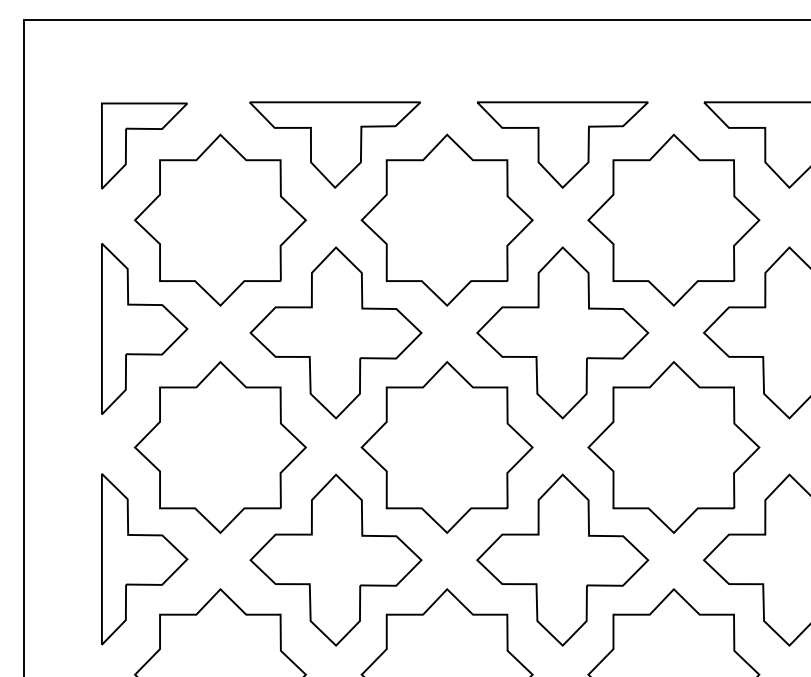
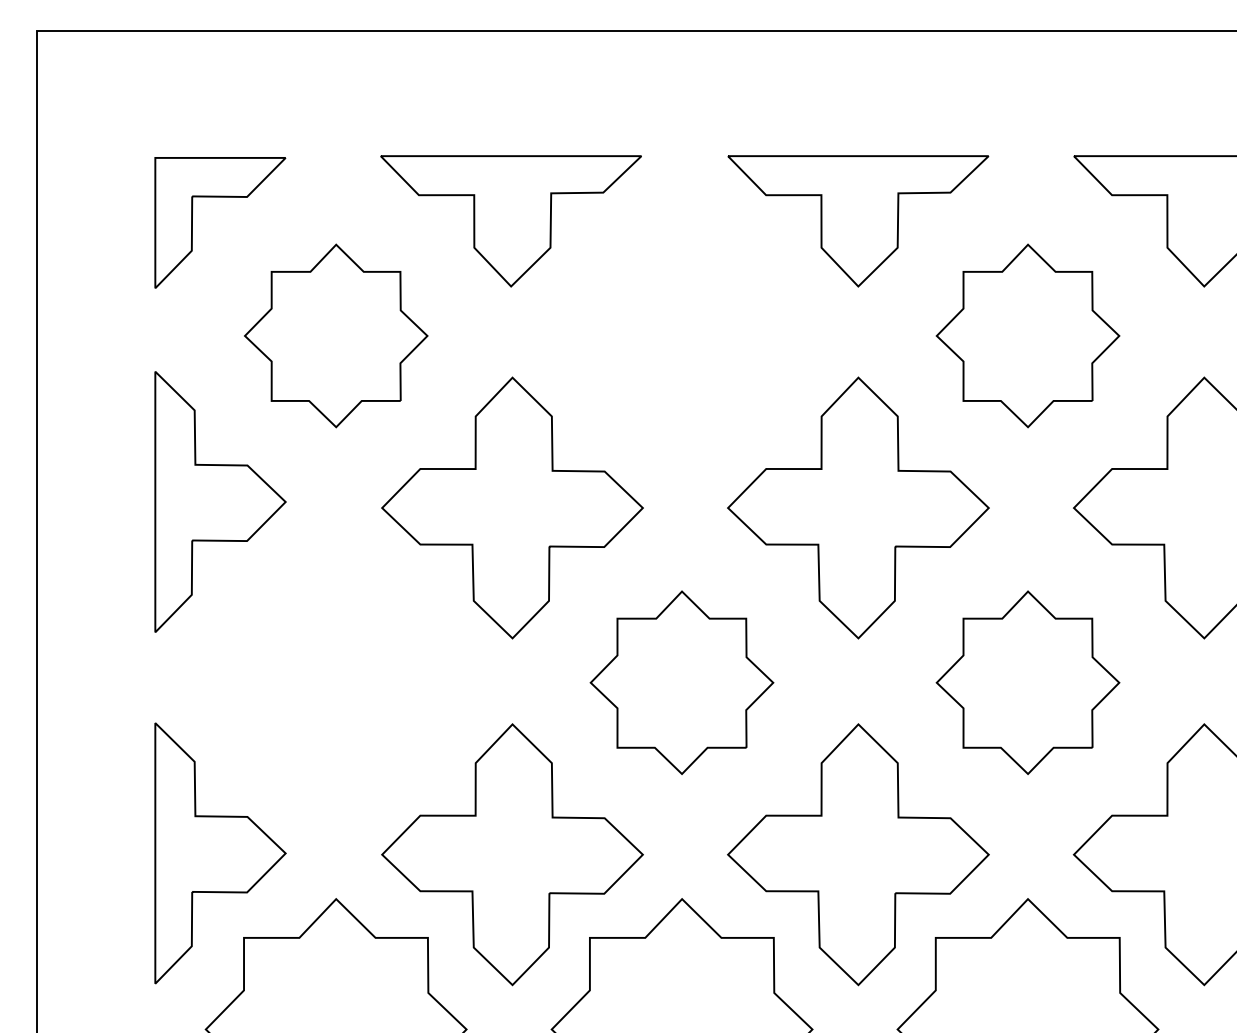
part: (220, 219) -> (336, 334), size x0.7
part: (446, 219) -> (681, 334), removed
part: (673, 219) -> (1027, 334), size x0.7
part: (220, 447) -> (336, 682), removed
part: (446, 447) -> (681, 682), size x0.7
part: (673, 447) -> (1027, 682), size x0.7

